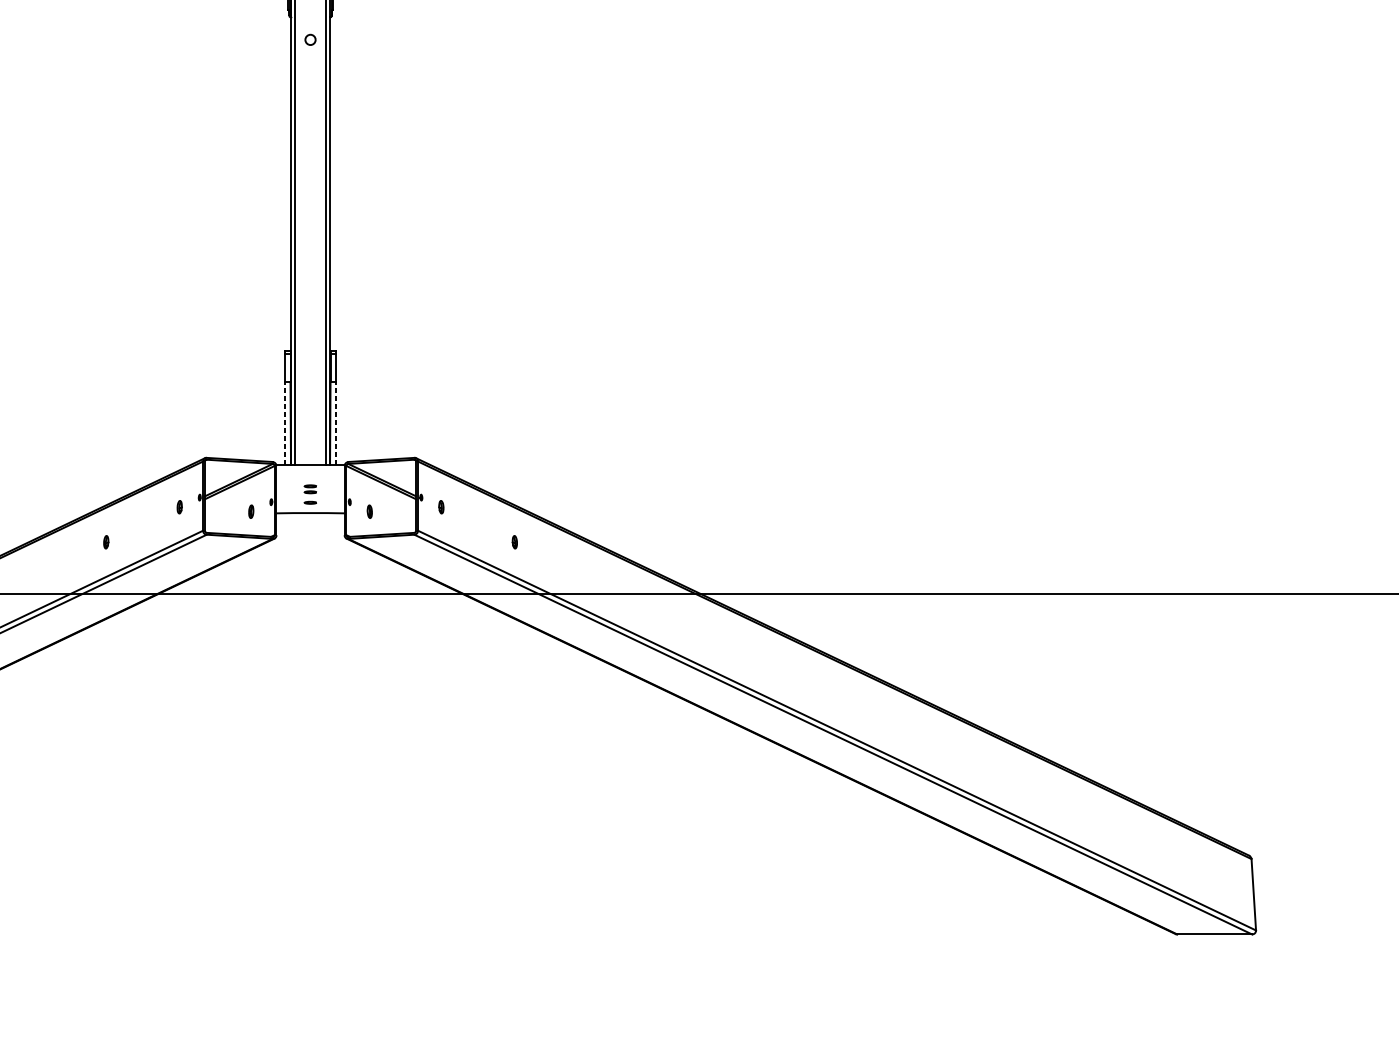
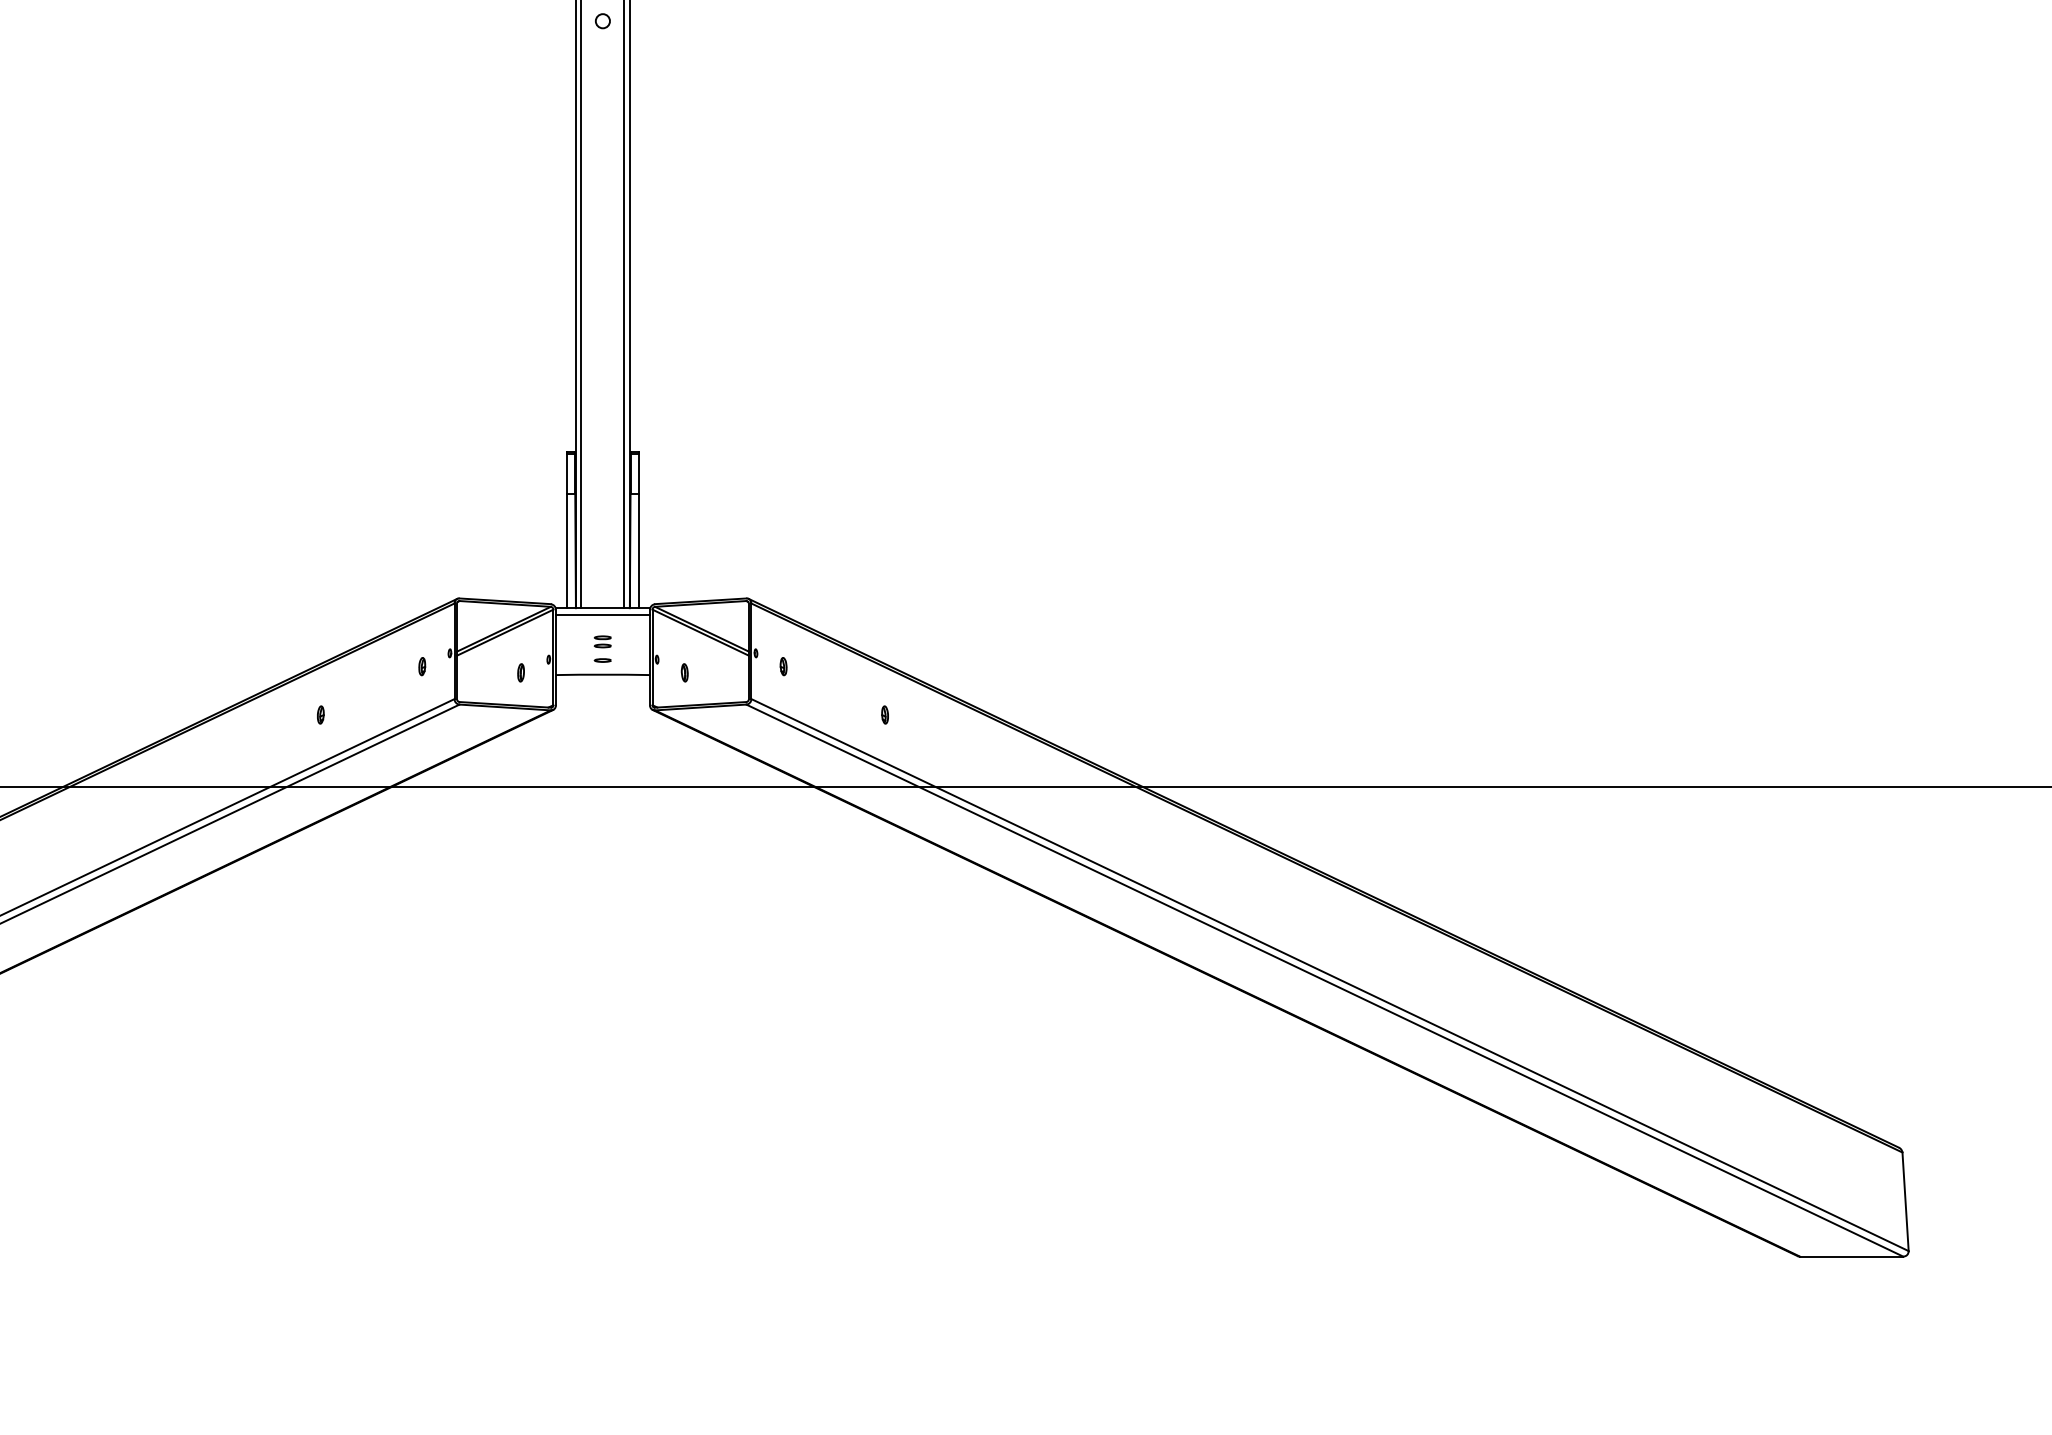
line: (284, 423) -> (567, 550), dashed -> solid
line: (336, 423) -> (638, 550), dashed -> solid
line: (310, 469) -> (602, 614), added

